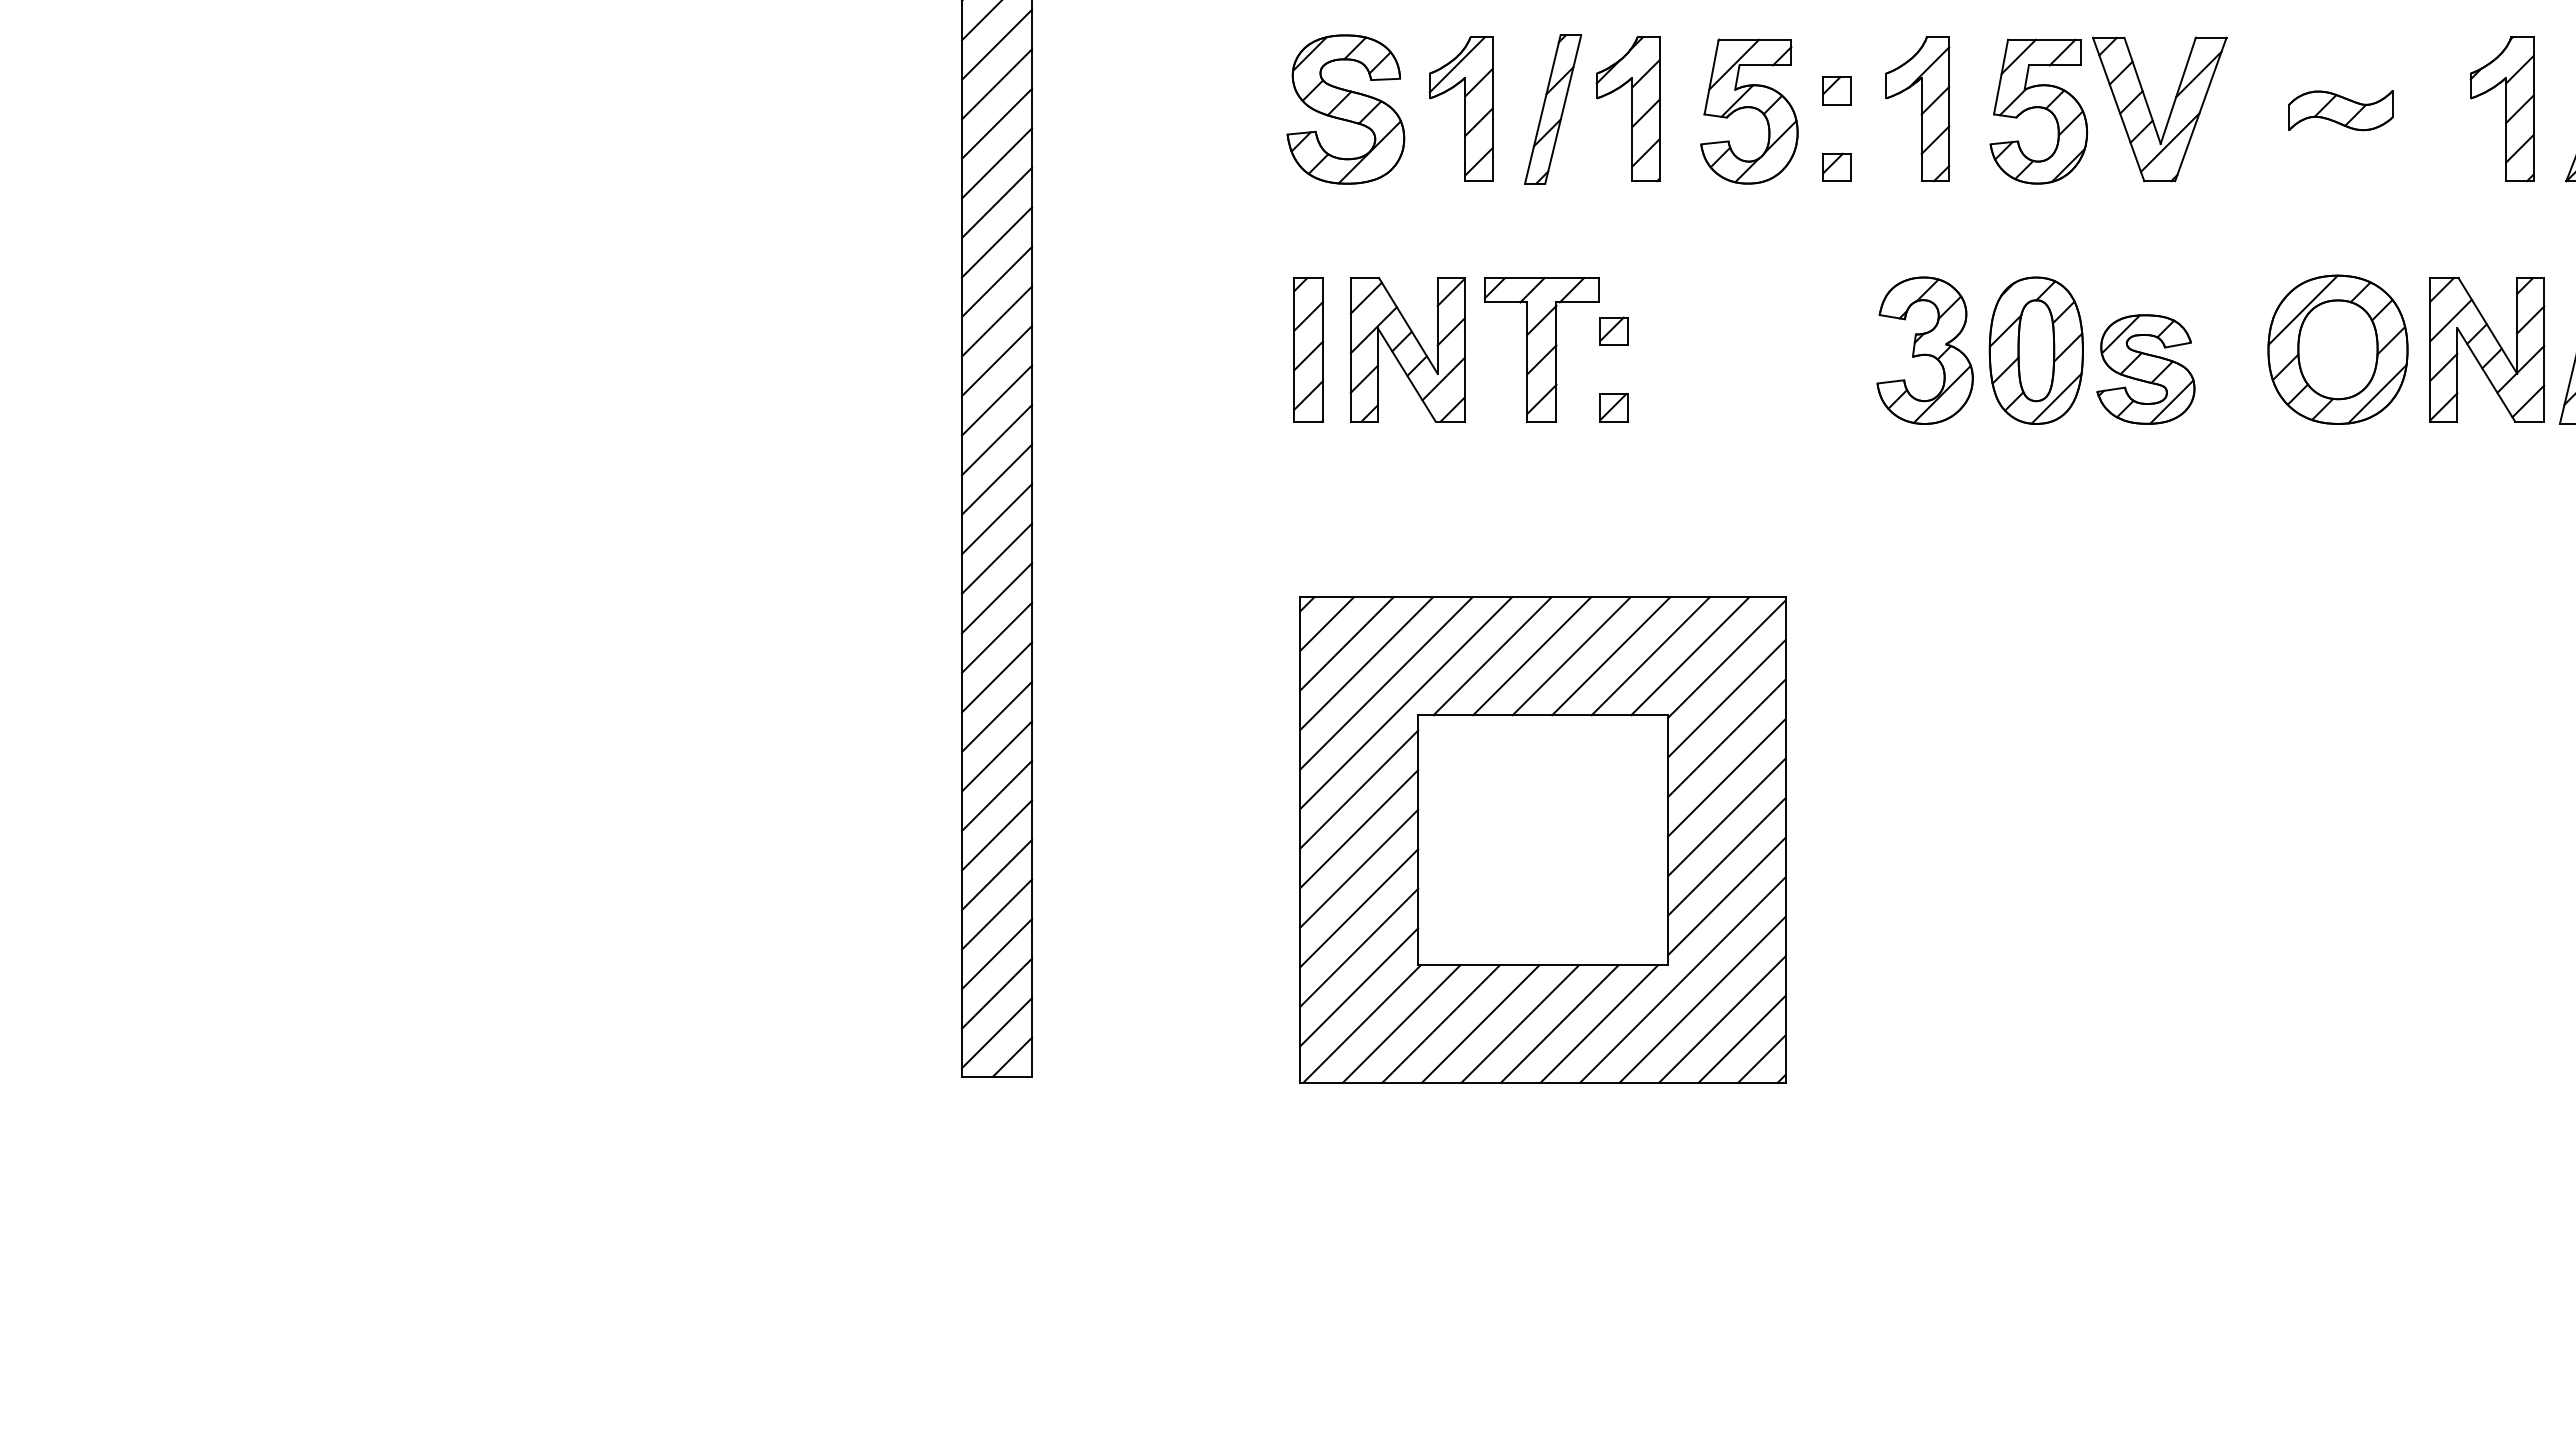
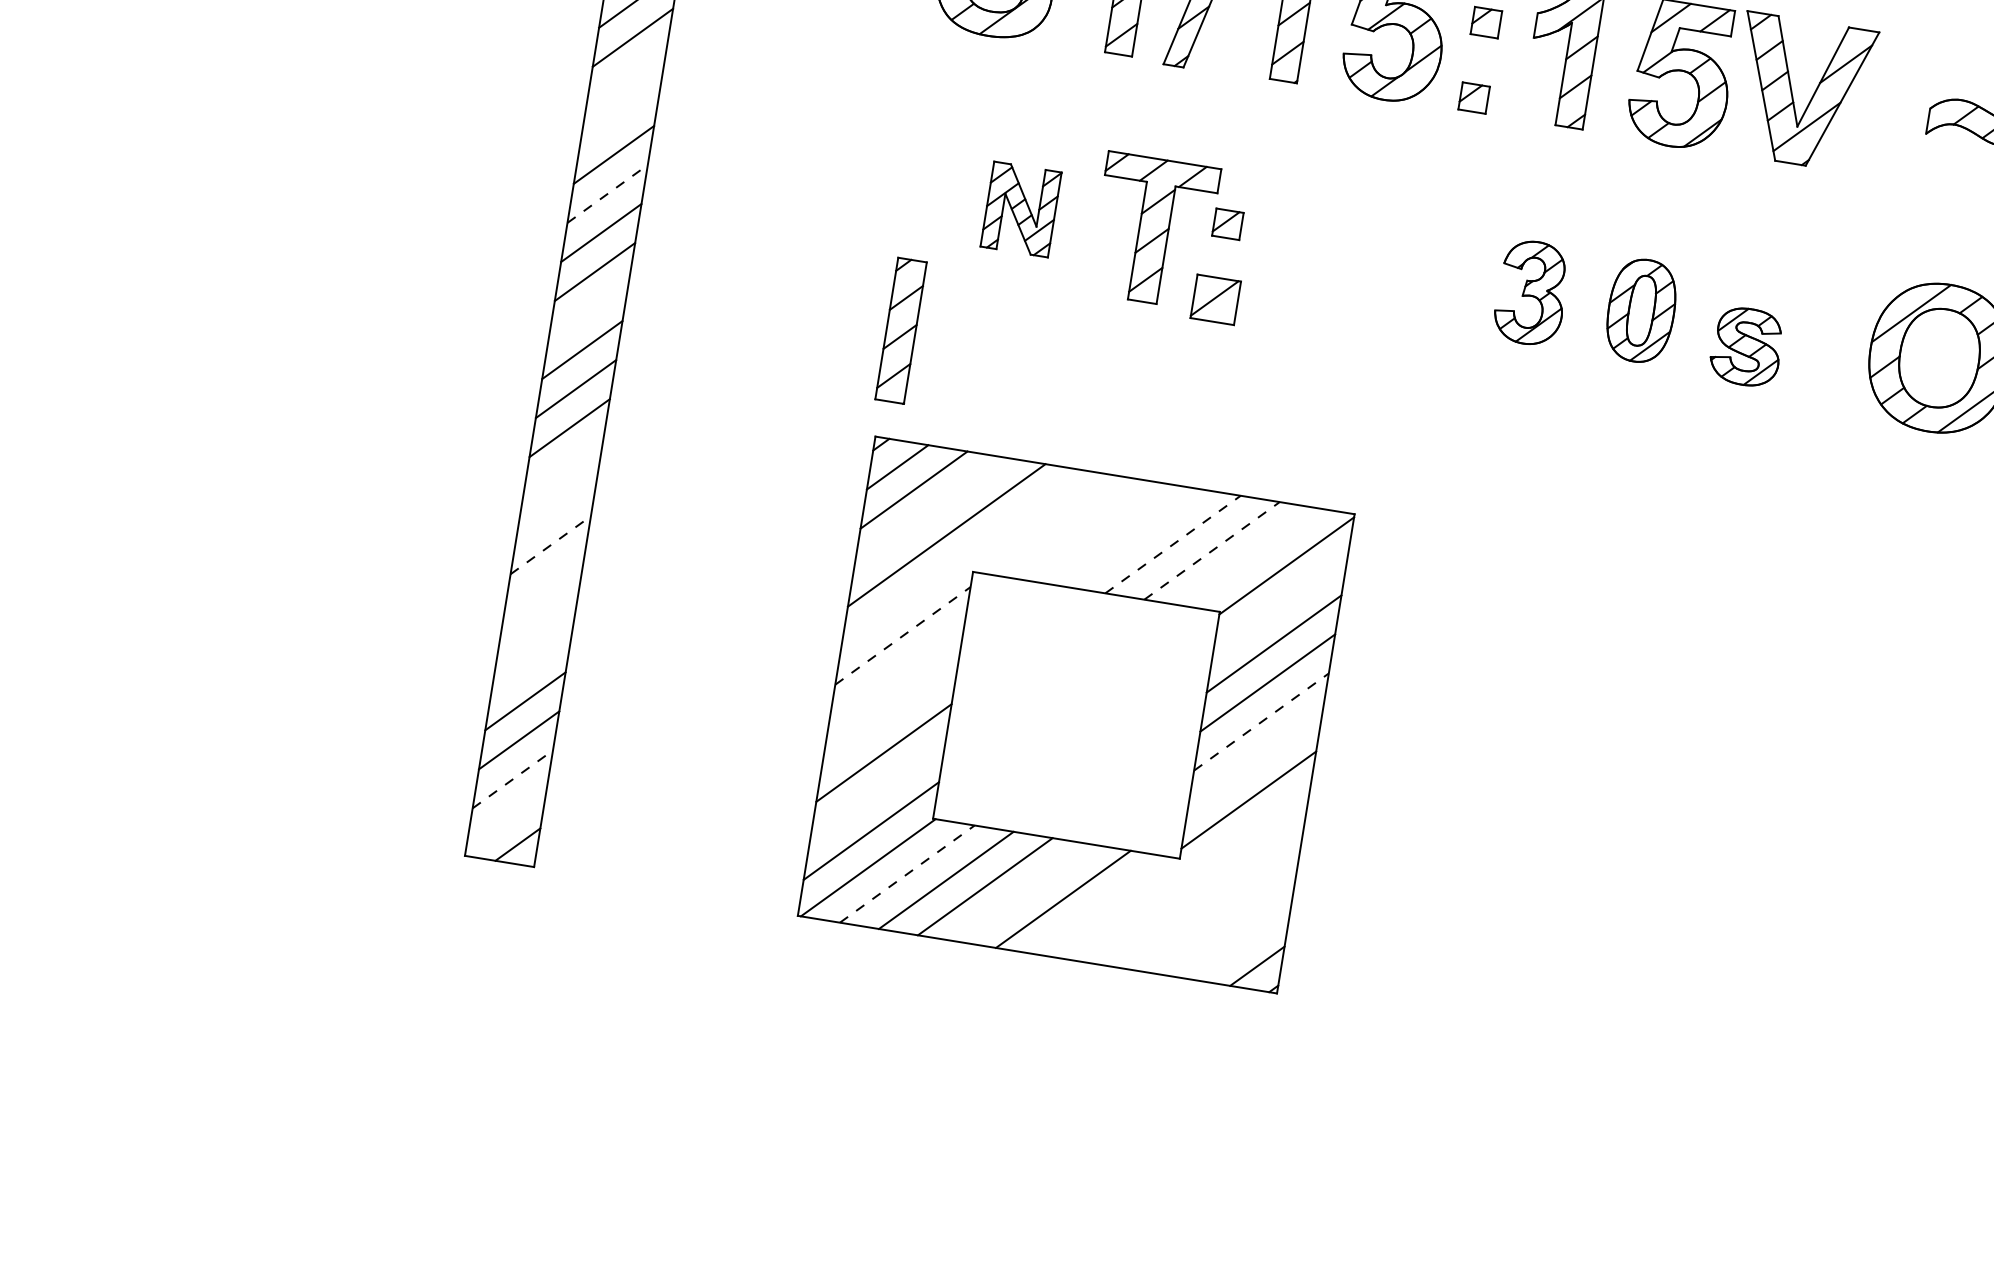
line: (997, 281) -> (627, 76), removed
line: (997, 321) -> (620, 115), removed
part: (1308, 349) -> (901, 330), moved
part: (1407, 349) -> (1020, 209), size x0.6
part: (1924, 350) -> (1531, 292), size x0.7
part: (2035, 350) -> (1640, 310), size x0.7
part: (2145, 369) -> (1746, 346), size x0.7
line: (997, 400) -> (608, 193), solid -> dashed
part: (1613, 407) -> (1215, 299), size x1.6
line: (997, 519) -> (589, 311), removed
line: (1611, 655) -> (1173, 543), solid -> dashed
line: (1651, 655) -> (1212, 550), solid -> dashed
line: (1492, 656) -> (1055, 525), removed
line: (1532, 656) -> (1095, 532), removed
line: (1571, 656) -> (1133, 538), removed
line: (1690, 656) -> (1251, 557), removed
line: (1366, 663) -> (930, 512), removed
line: (997, 677) -> (563, 467), removed
line: (1726, 698) -> (1280, 604), removed
line: (1406, 703) -> (963, 558), removed
line: (997, 716) -> (557, 505), removed
line: (997, 756) -> (551, 545), solid -> dashed
line: (1359, 789) -> (903, 635), solid -> dashed
line: (997, 795) -> (544, 583), removed
line: (1727, 817) -> (1262, 722), solid -> dashed
line: (1359, 829) -> (896, 675), removed
line: (997, 835) -> (538, 623), removed
line: (1726, 856) -> (1254, 760), removed
line: (1359, 868) -> (890, 713), removed
line: (997, 874) -> (532, 661), removed
line: (1359, 947) -> (878, 791), removed
line: (1682, 979) -> (1191, 875), removed
line: (997, 993) -> (513, 779), solid -> dashed
line: (1702, 999) -> (1208, 897), removed
line: (1722, 1019) -> (1224, 920), removed
line: (1401, 1023) -> (907, 873), solid -> dashed
line: (1520, 1023) -> (1024, 892), removed
line: (1599, 1023) -> (1102, 905), removed
line: (997, 1033) -> (506, 818), removed
line: (1741, 1038) -> (1240, 942), removed

